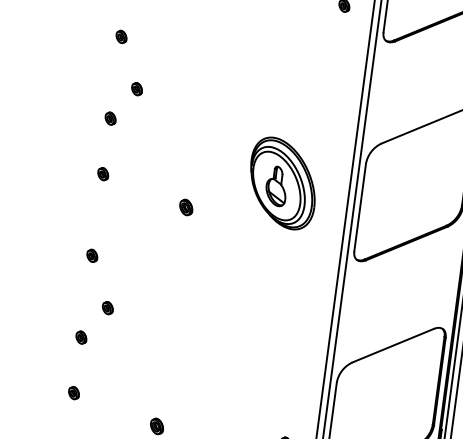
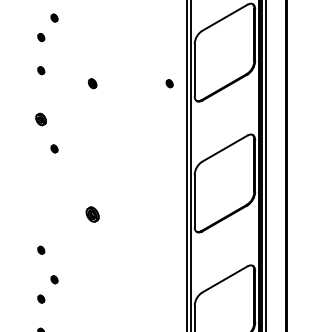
part: (121, 37) -> (41, 119), size x1.6
part: (111, 117) -> (41, 167), removed
part: (103, 172) -> (41, 200), removed
part: (283, 182) -> (147, 192), removed
part: (186, 207) -> (92, 214), size x1.6

